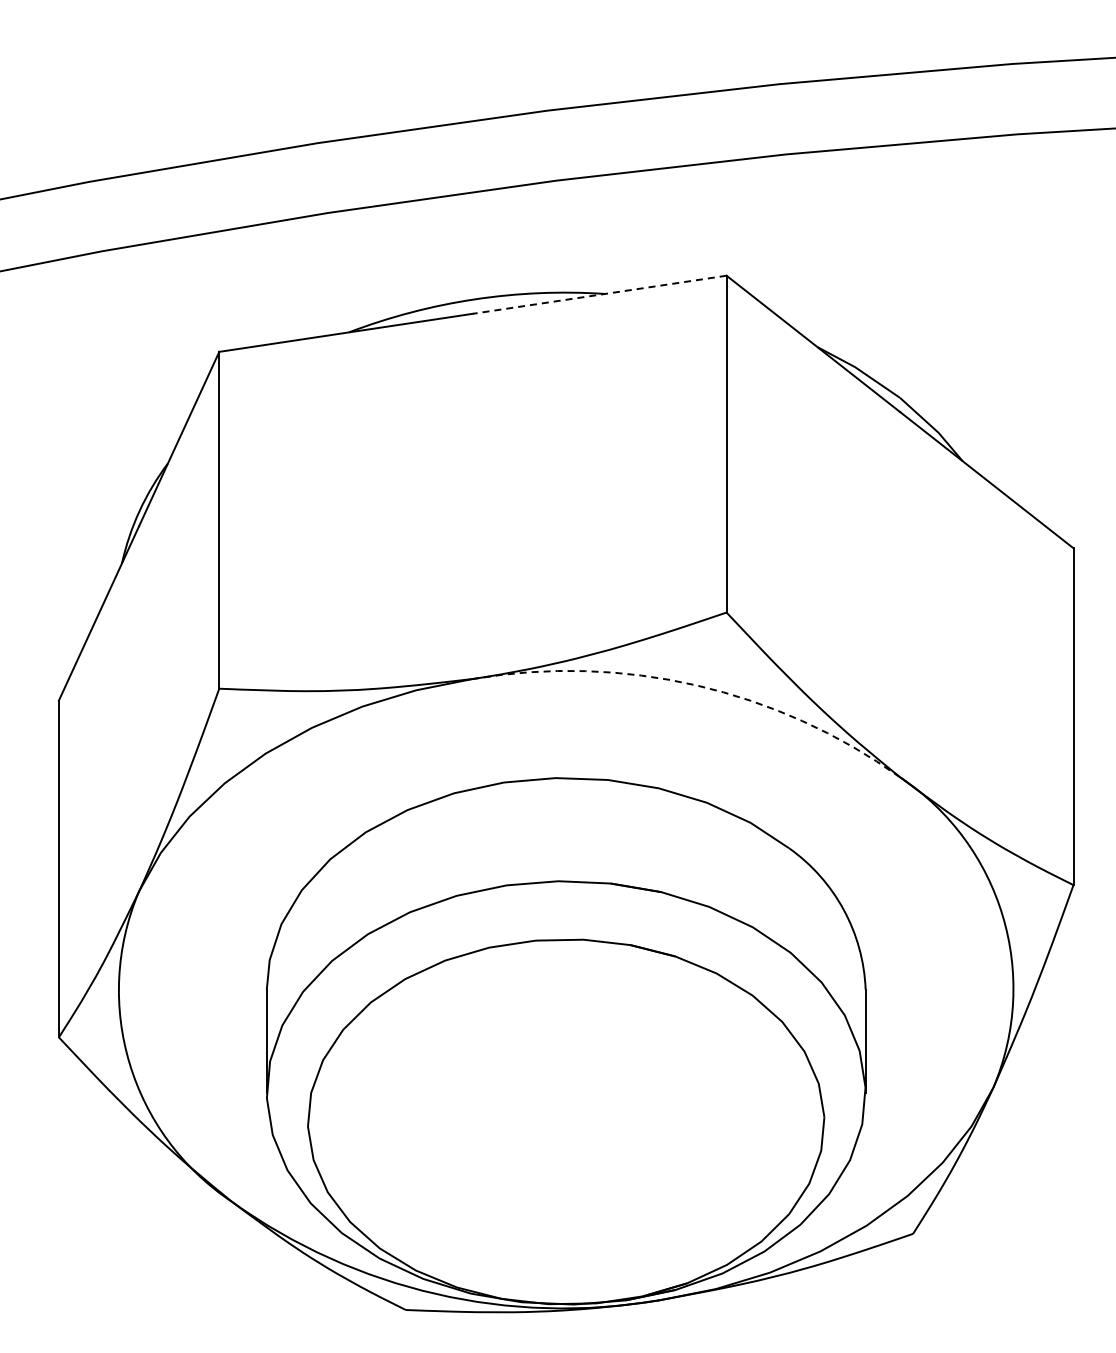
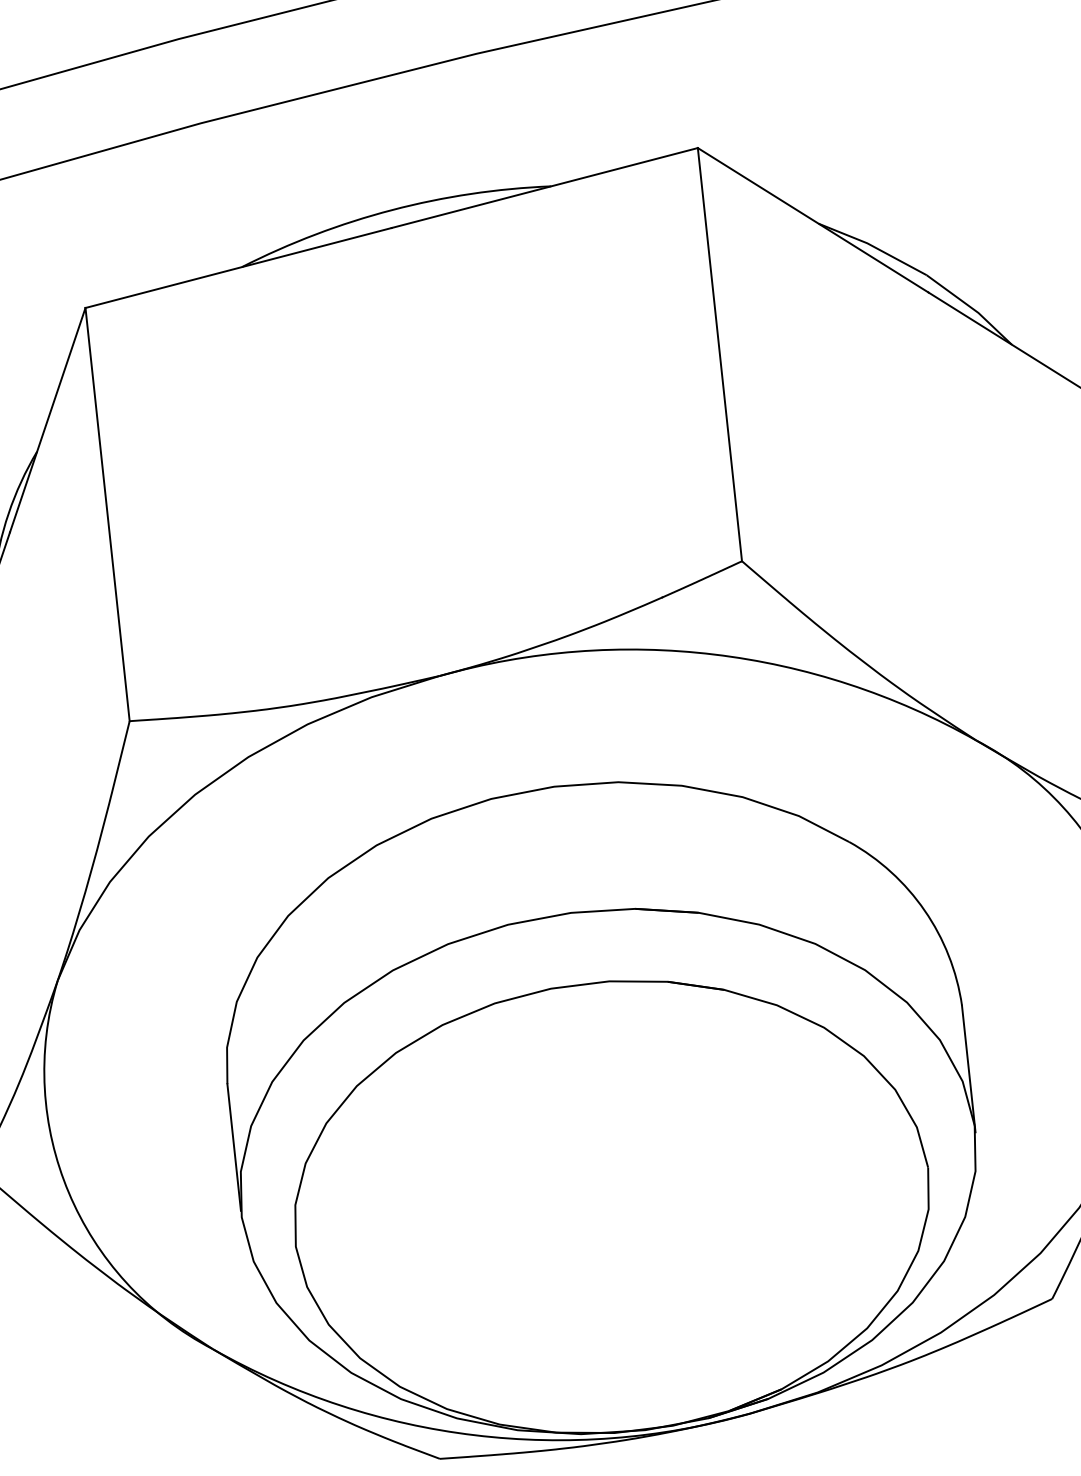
line: (599, 294) -> (544, 187), dashed -> solid
arc: (696, 685) -> (714, 654), dashed -> solid

